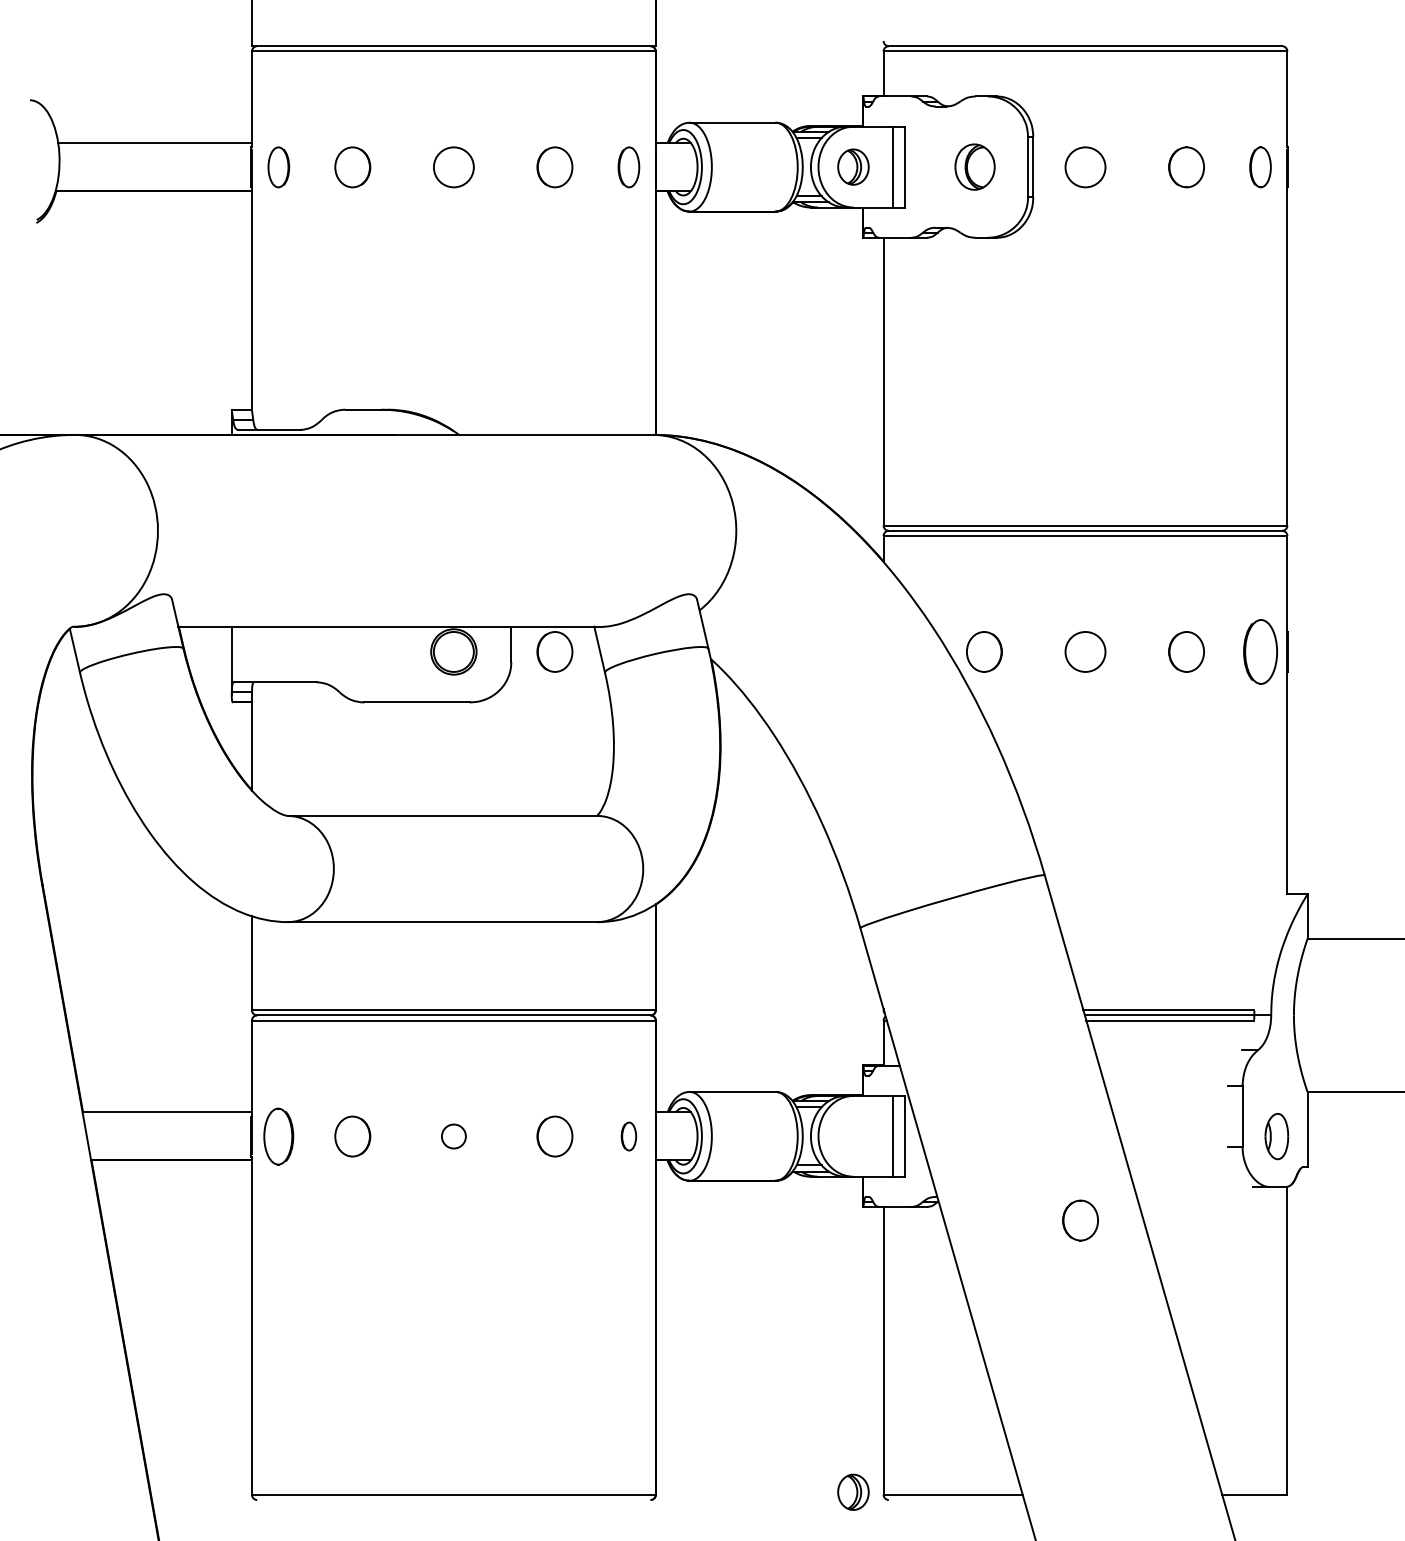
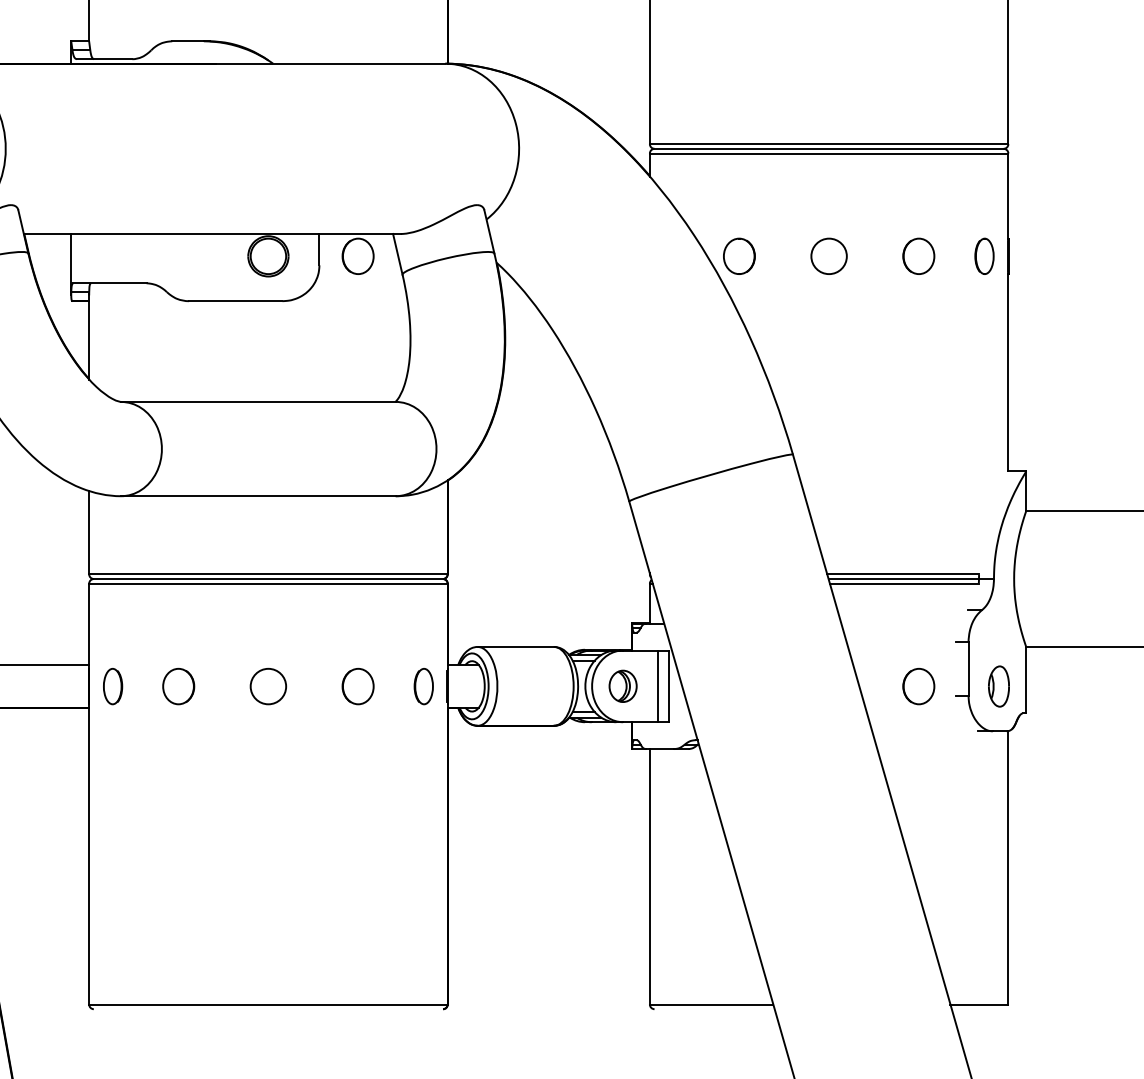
part: (1260, 651) -> (984, 255), size x0.62
part: (278, 1136) -> (112, 686), size x0.71
circle: (453, 1136) -> (268, 686), size x1.67
part: (628, 1136) -> (423, 686), size x1.43
part: (1080, 1220) -> (918, 686), moved
part: (853, 1491) -> (623, 685), moved

